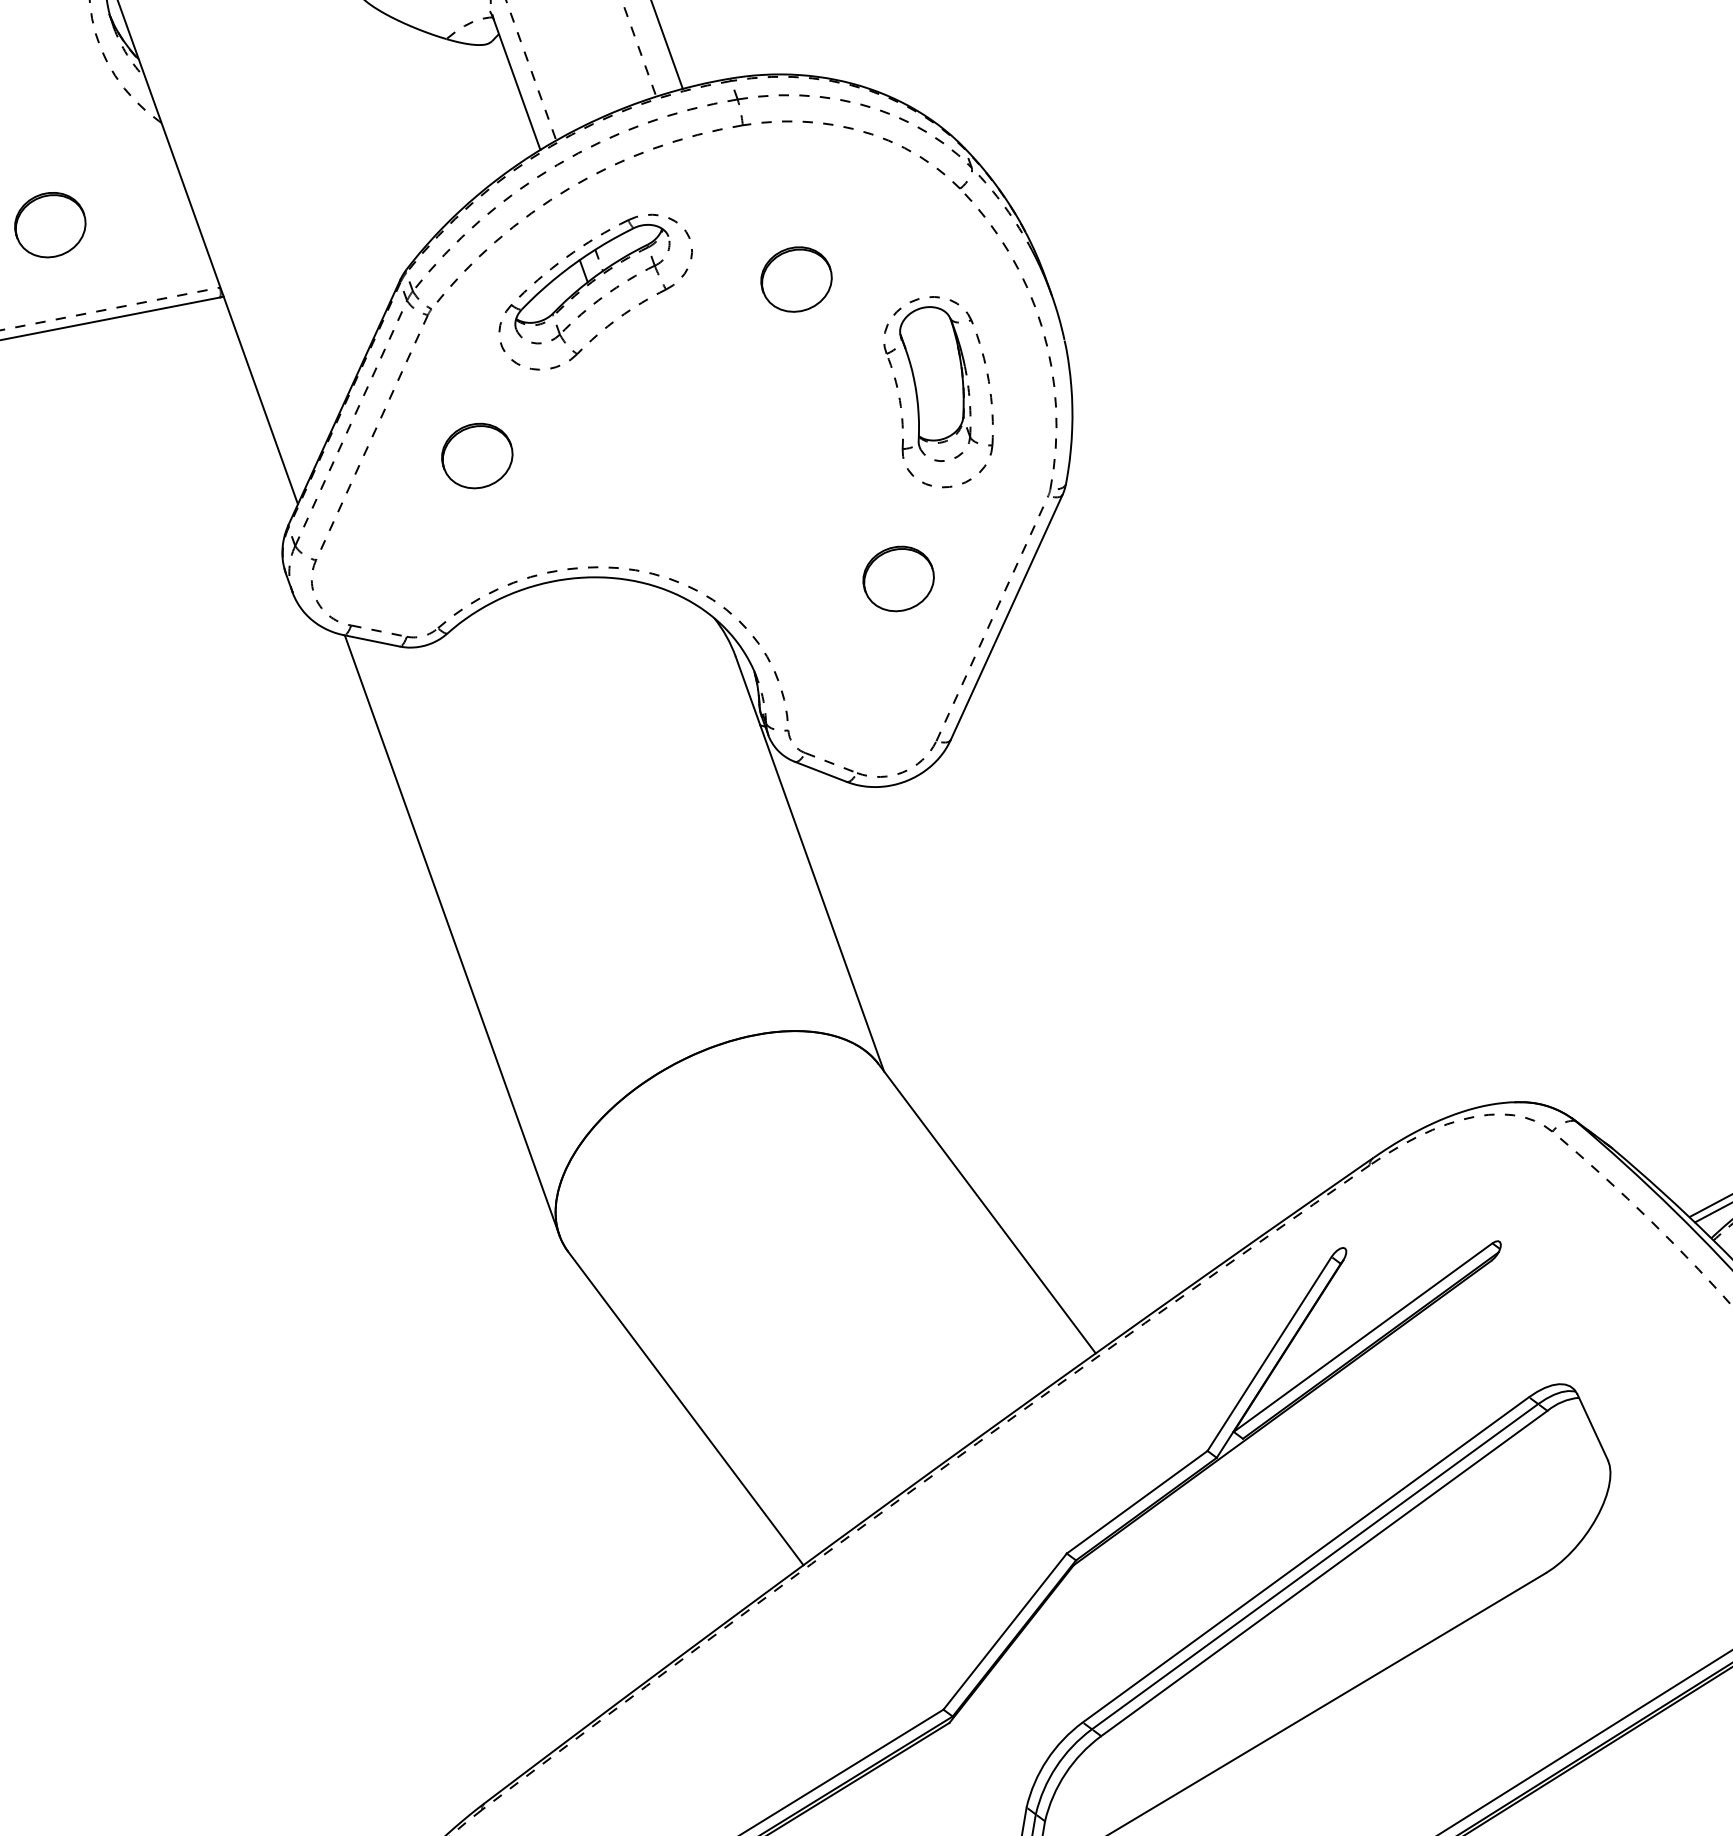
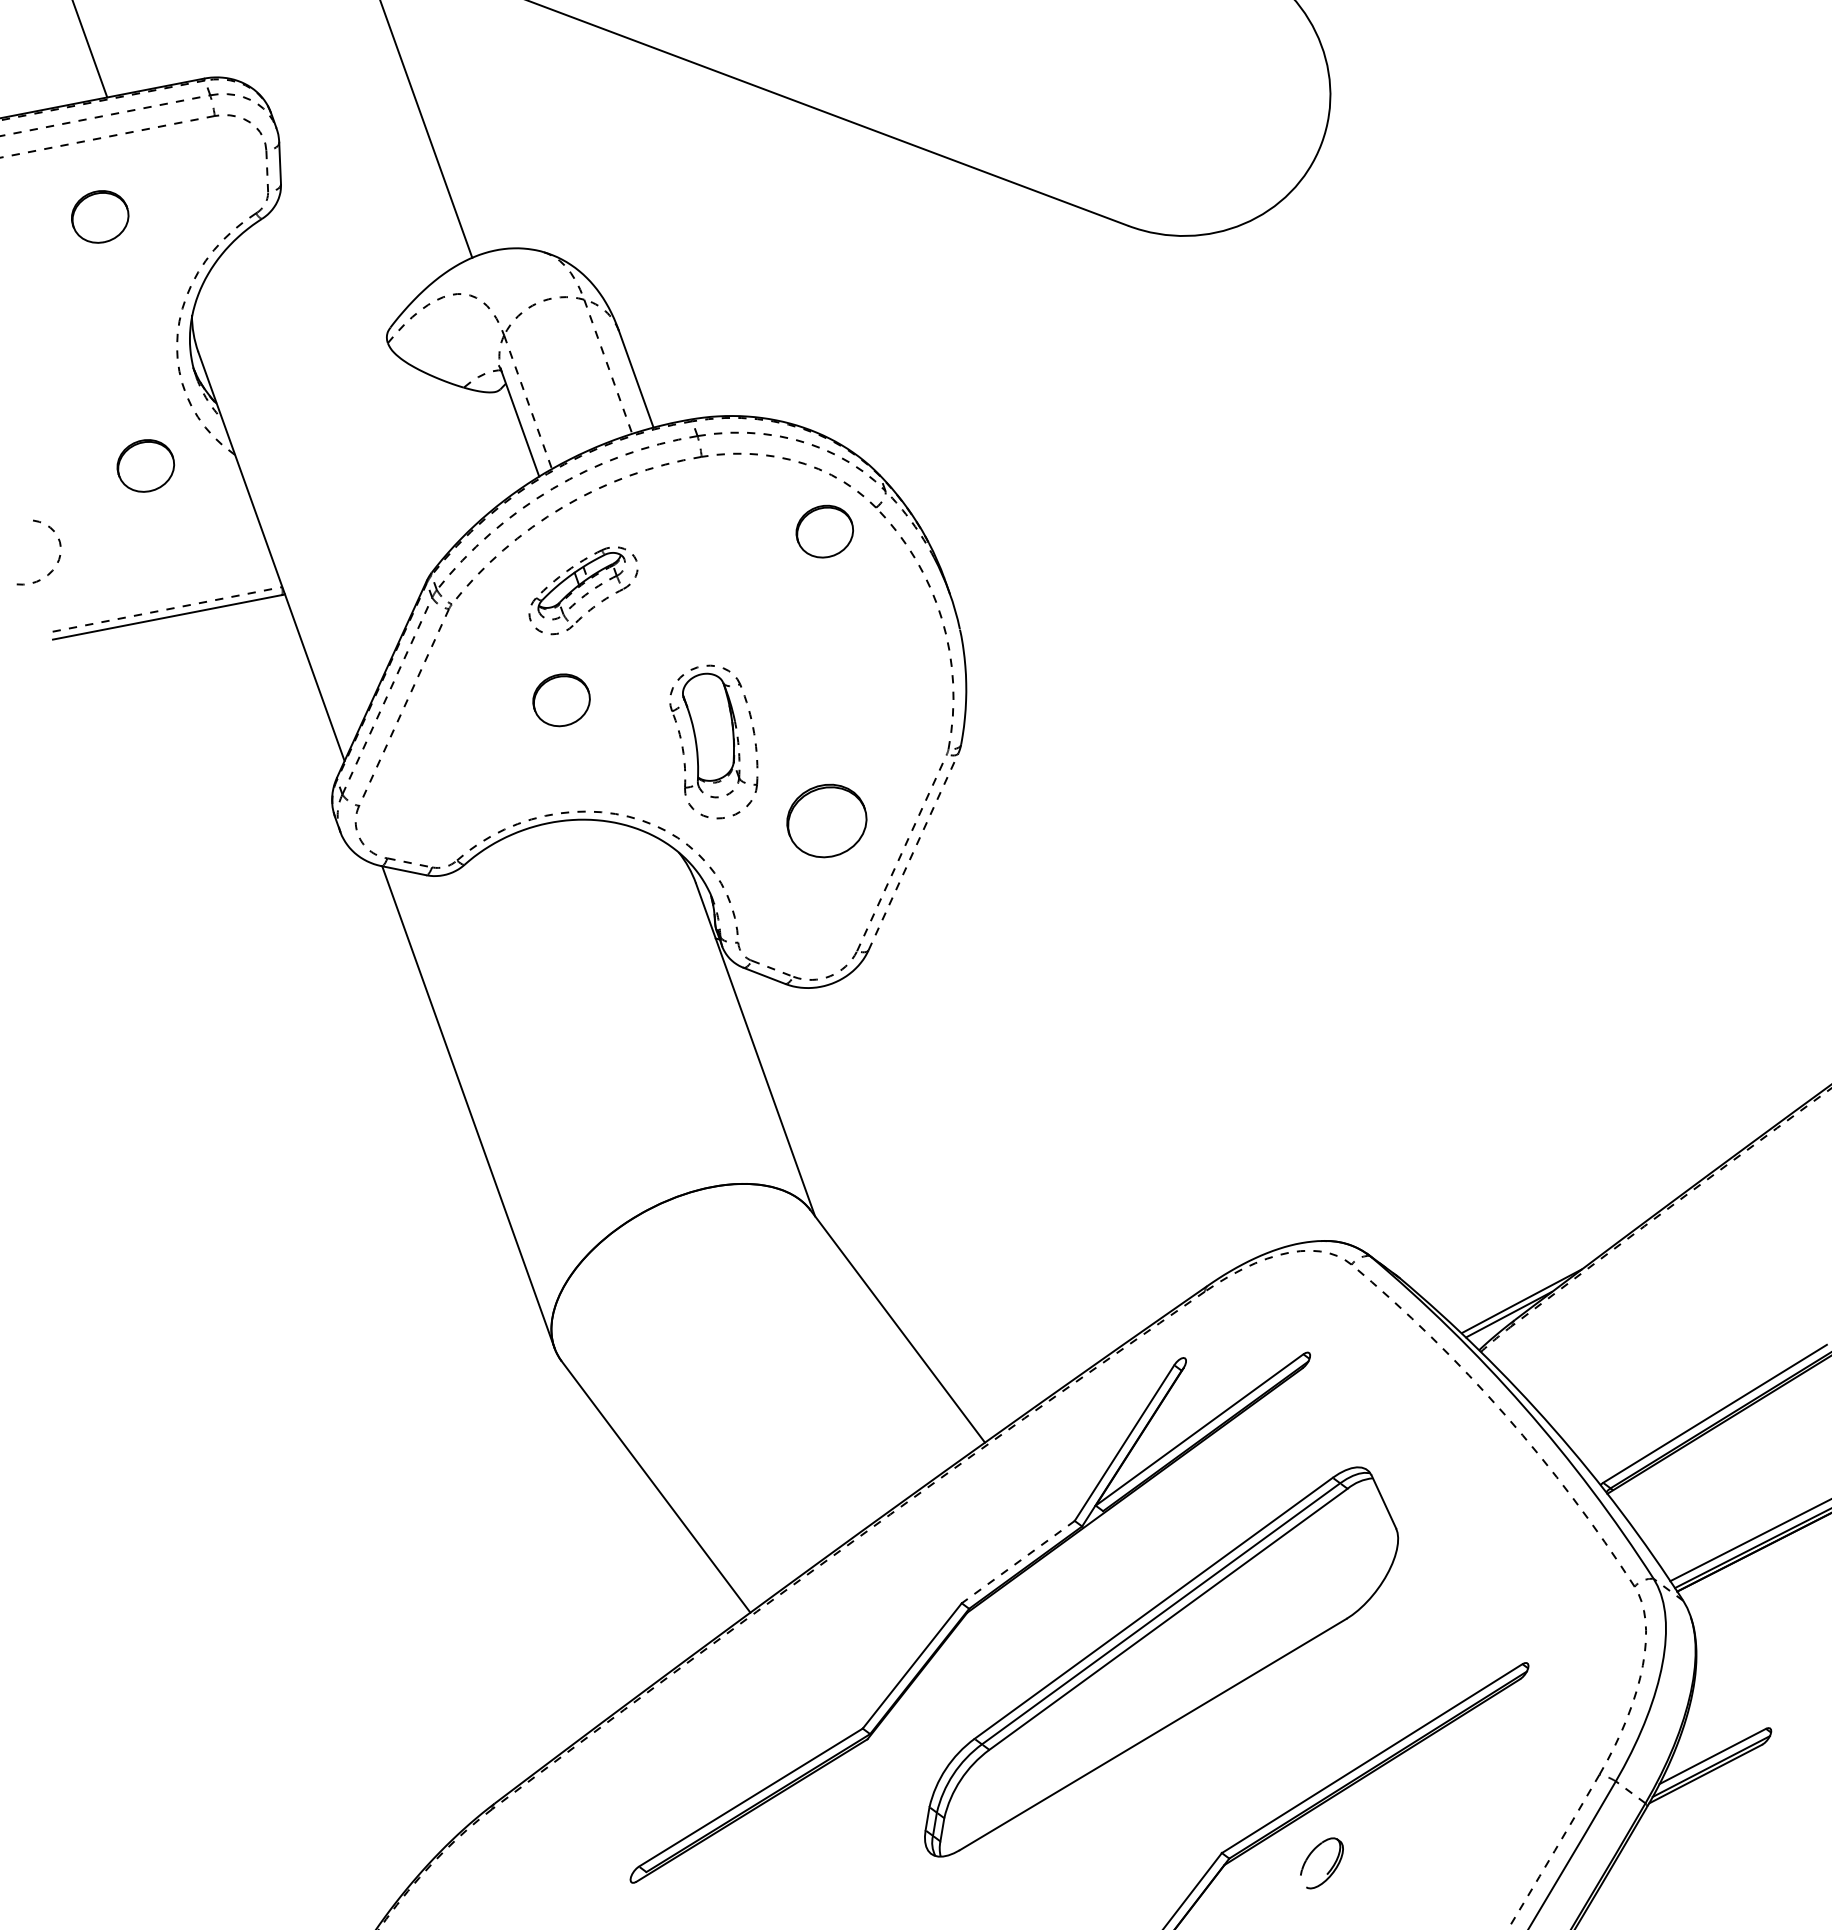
part: (49, 224) -> (145, 465), moved
part: (796, 279) -> (824, 531), moved
part: (595, 291) -> (583, 590), size x0.7
part: (938, 391) -> (713, 741), moved
part: (477, 456) -> (561, 700), moved
part: (898, 578) -> (826, 820), size x1.4
line: (1006, 616) -> (913, 851), solid -> dashed
line: (1137, 1502) -> (1018, 1562), solid -> dashed

